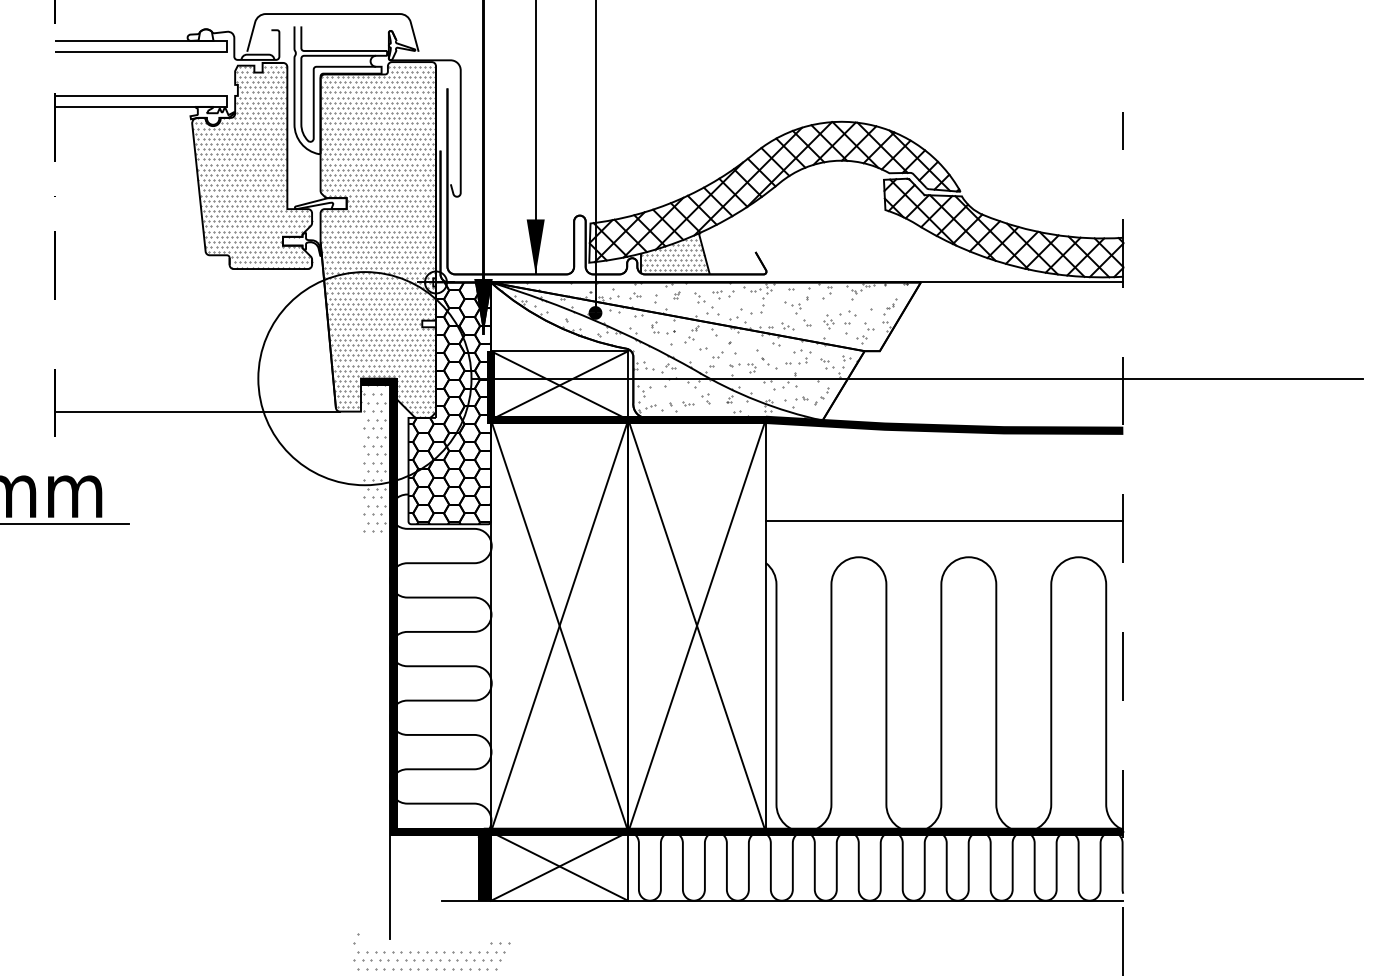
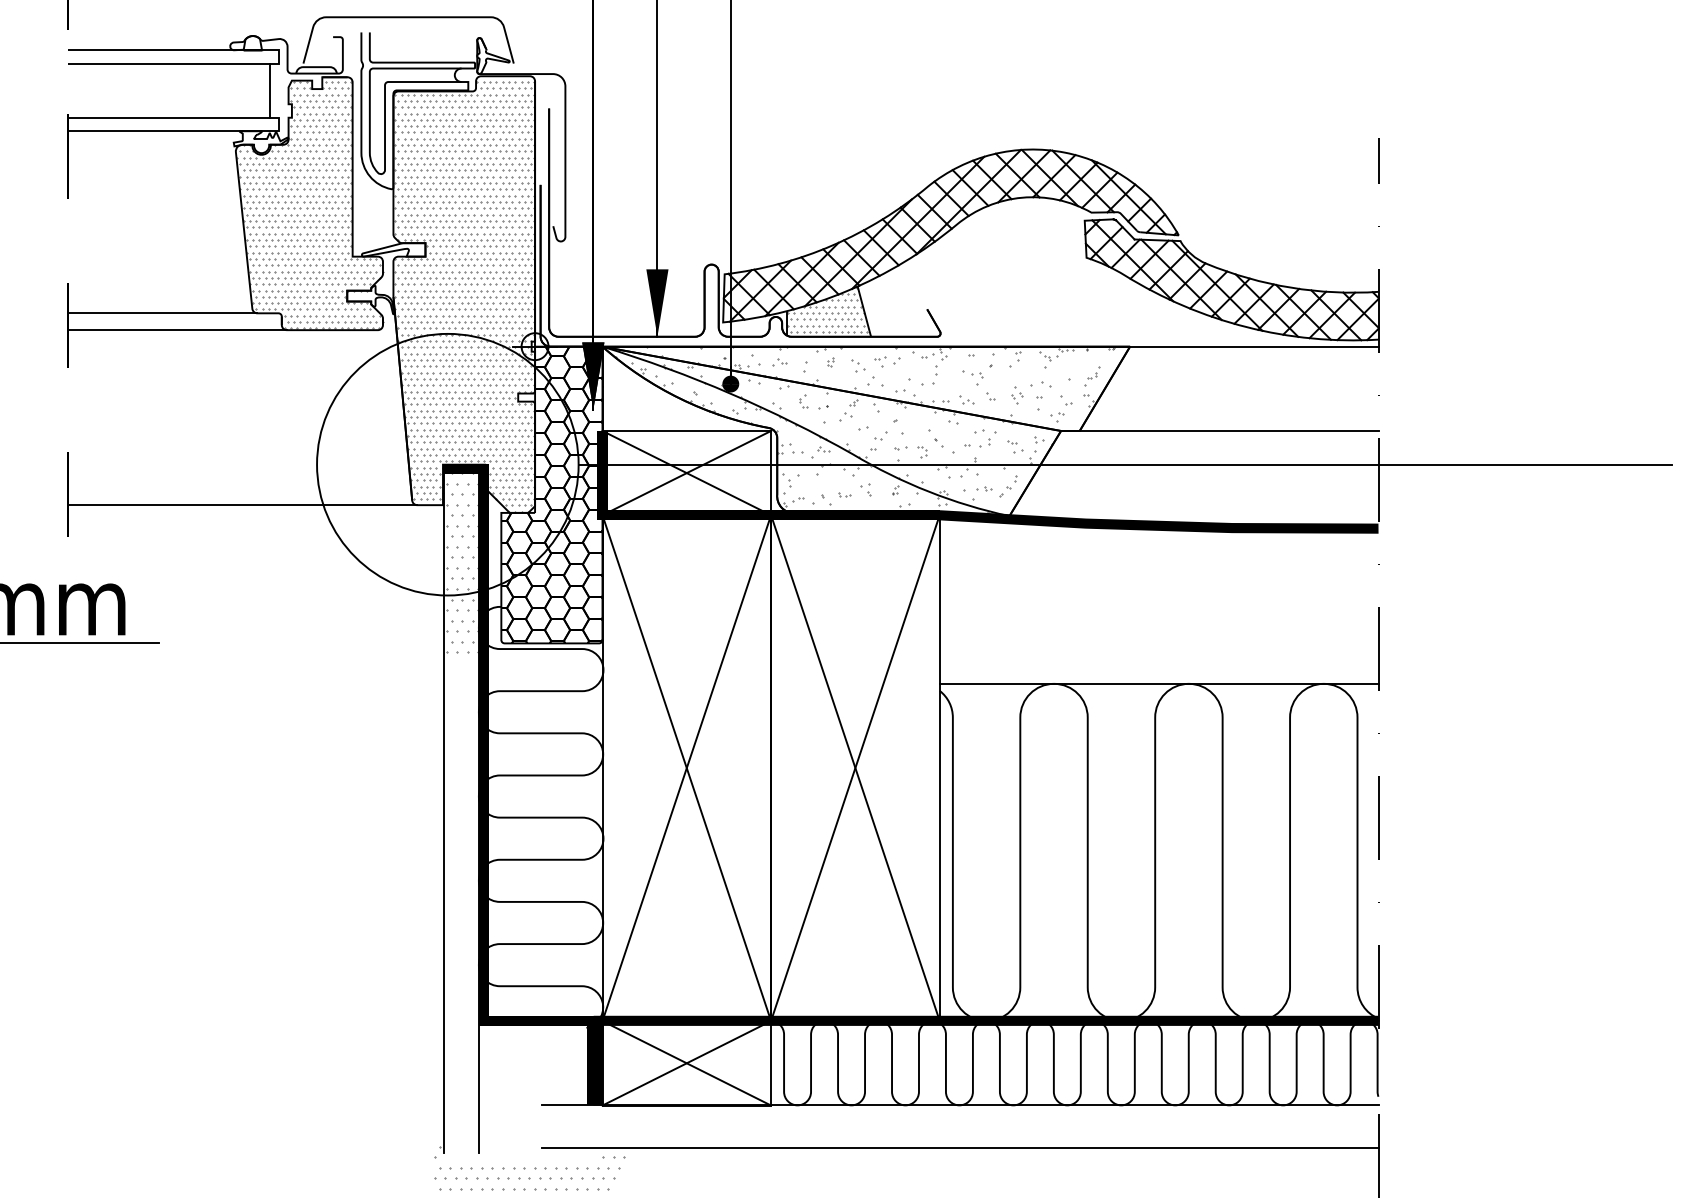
line: (219, 73) -> (269, 90), added
line: (132, 255) -> (162, 313), added
line: (144, 269) -> (177, 330), added
line: (1001, 350) -> (1228, 430), added
line: (944, 521) -> (1158, 683), moved
line: (361, 658) -> (443, 808), added
line: (781, 935) -> (959, 1147), added

